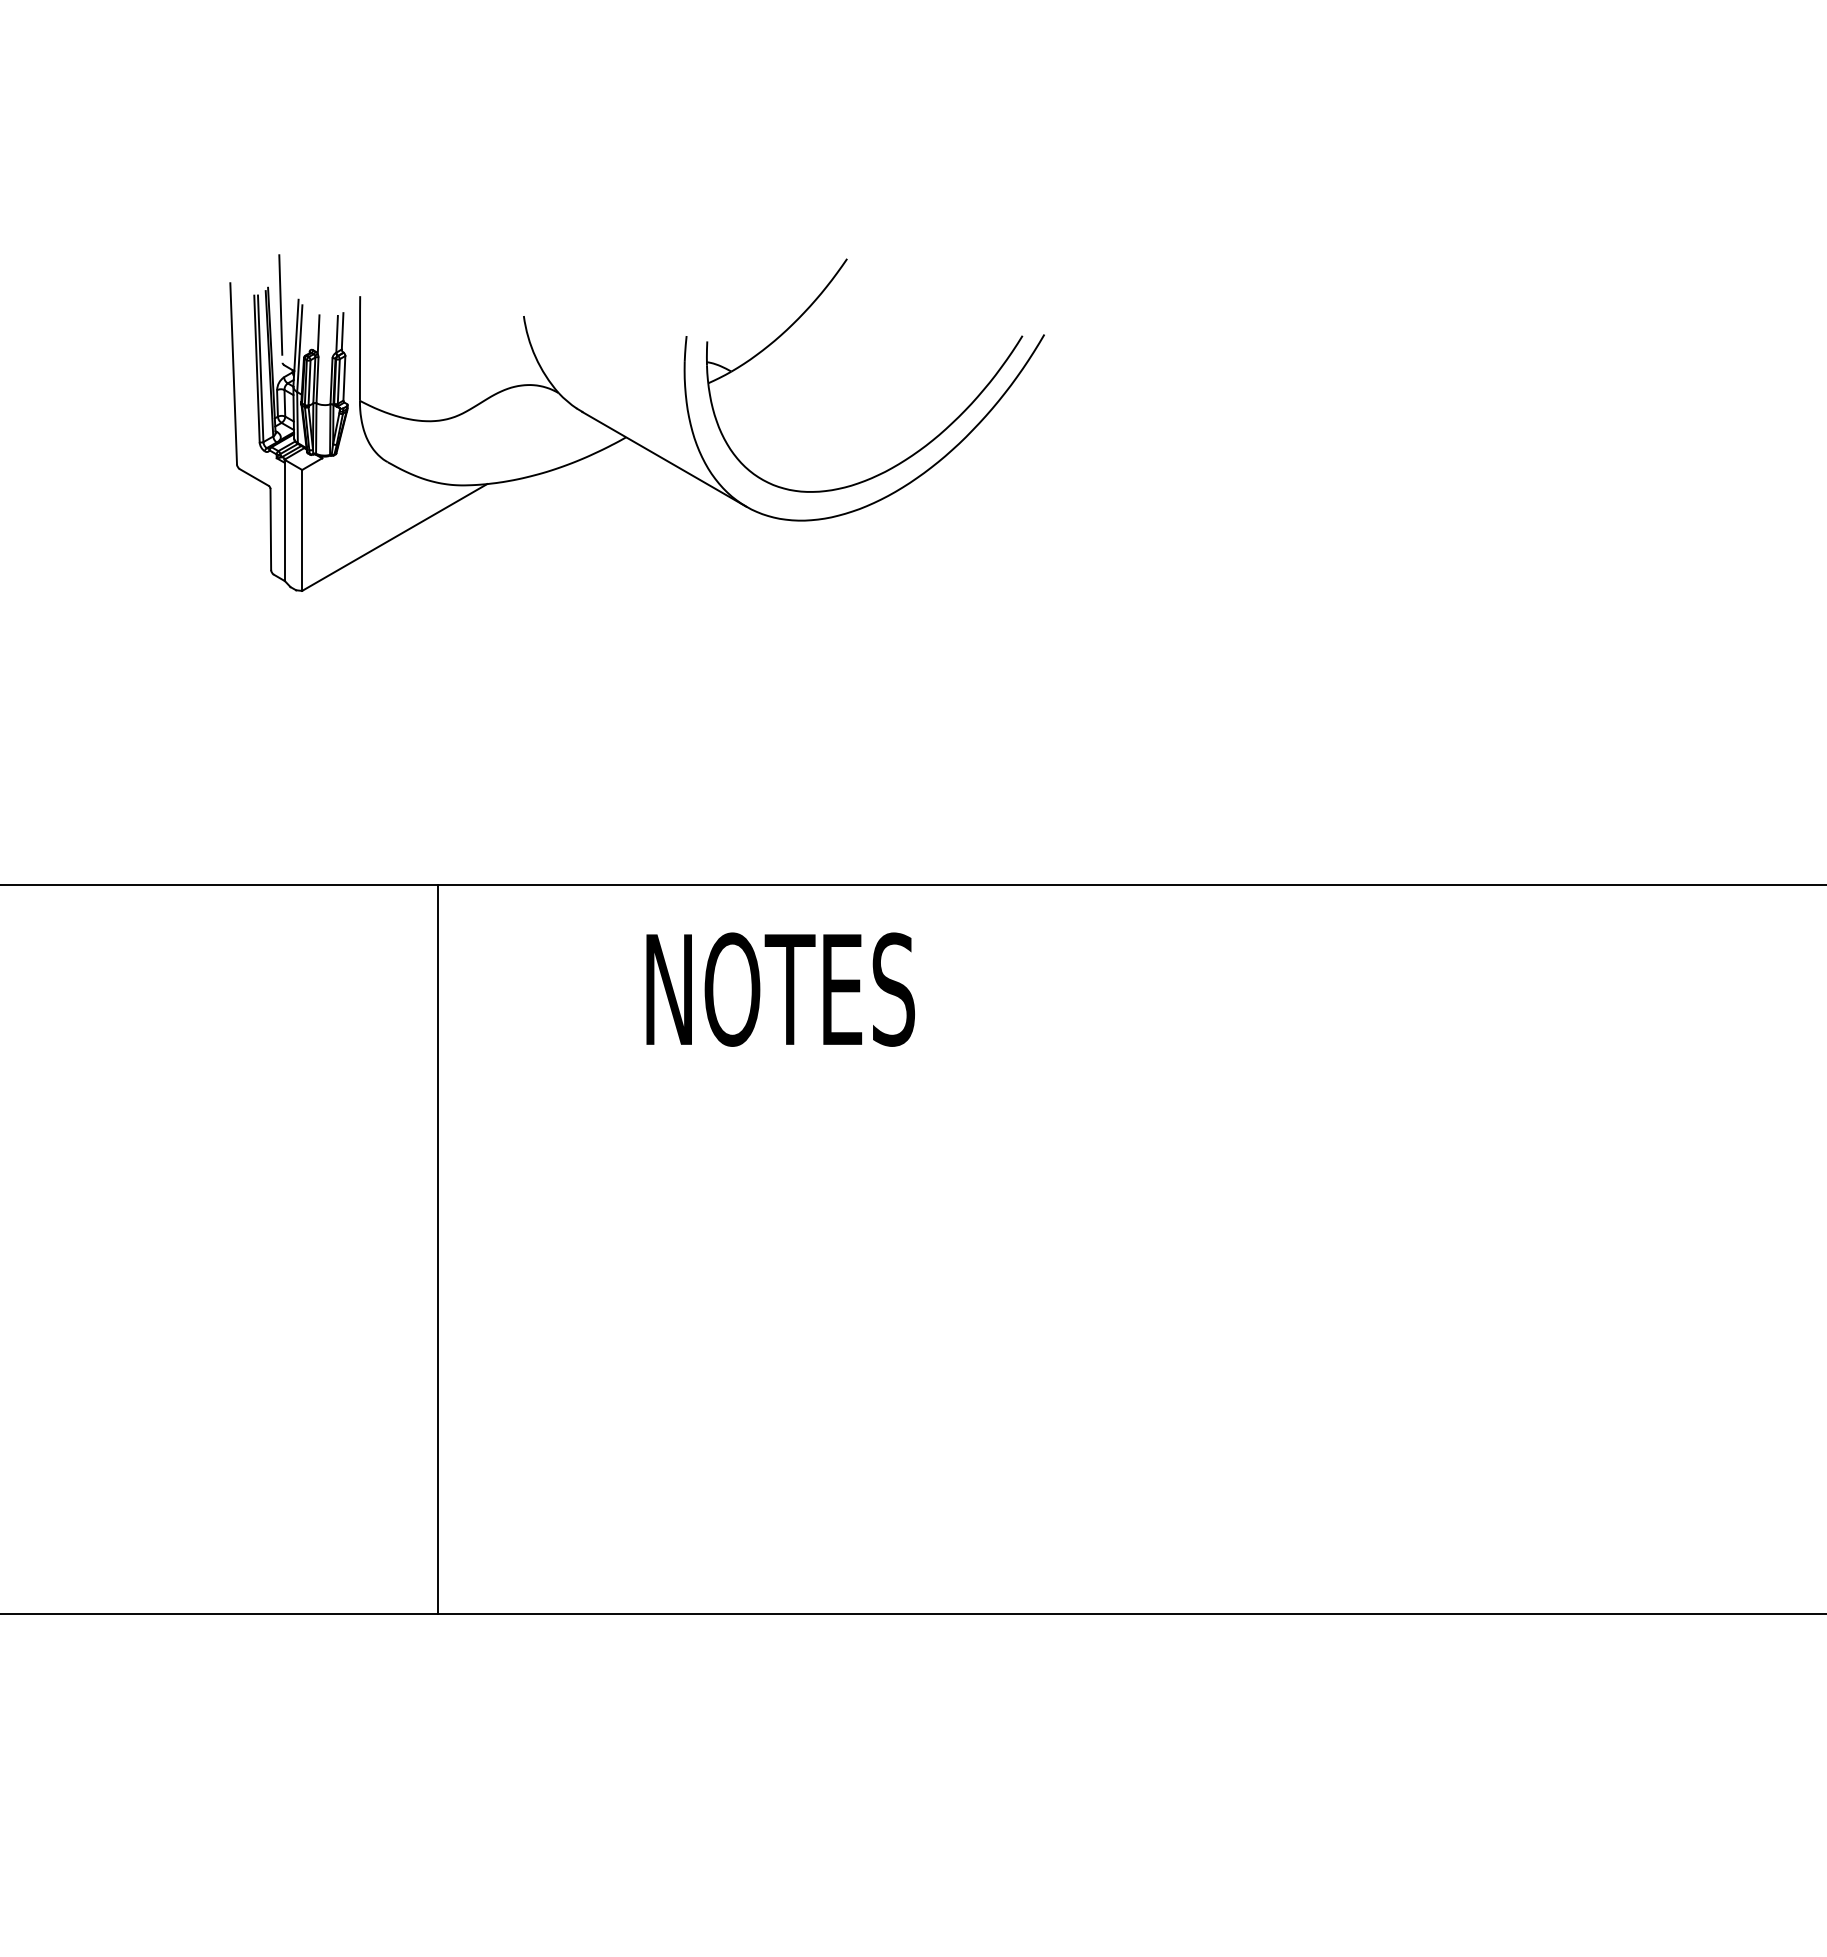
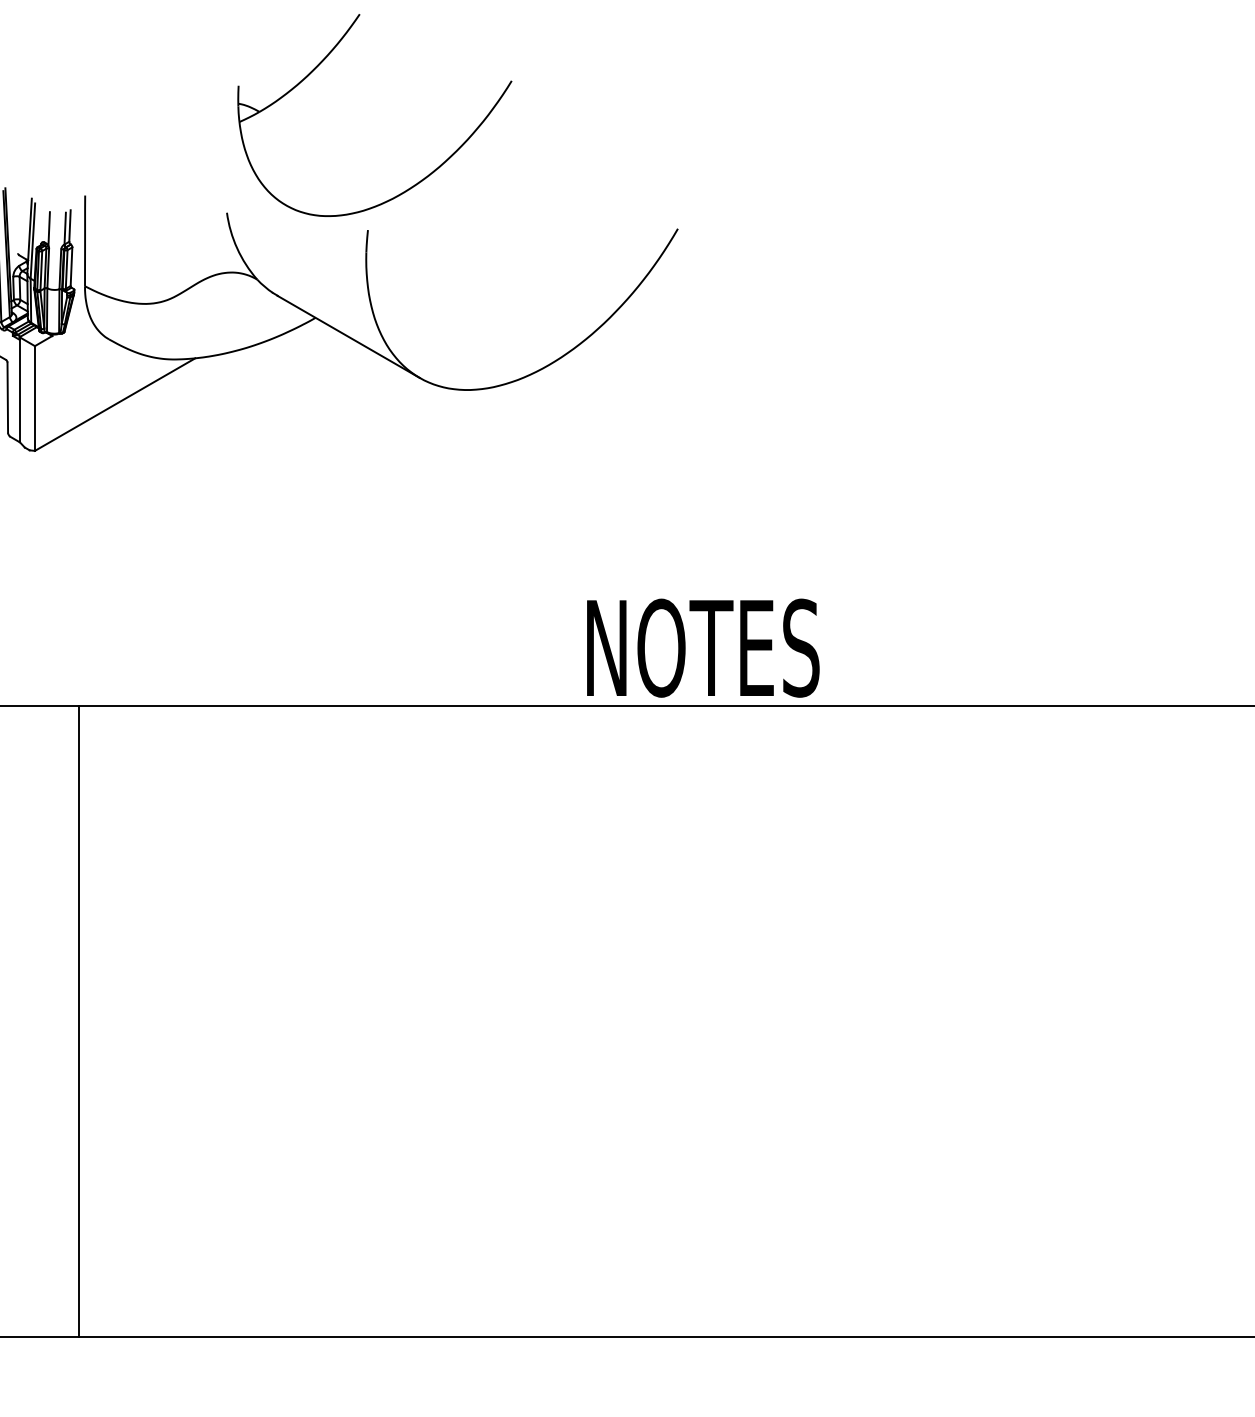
line: (280, 304) -> (16, 202), removed
part: (800, 318) -> (319, 65), moved
text: (780, 989) -> (703, 648), moved
line: (437, 1249) -> (78, 1021), moved

